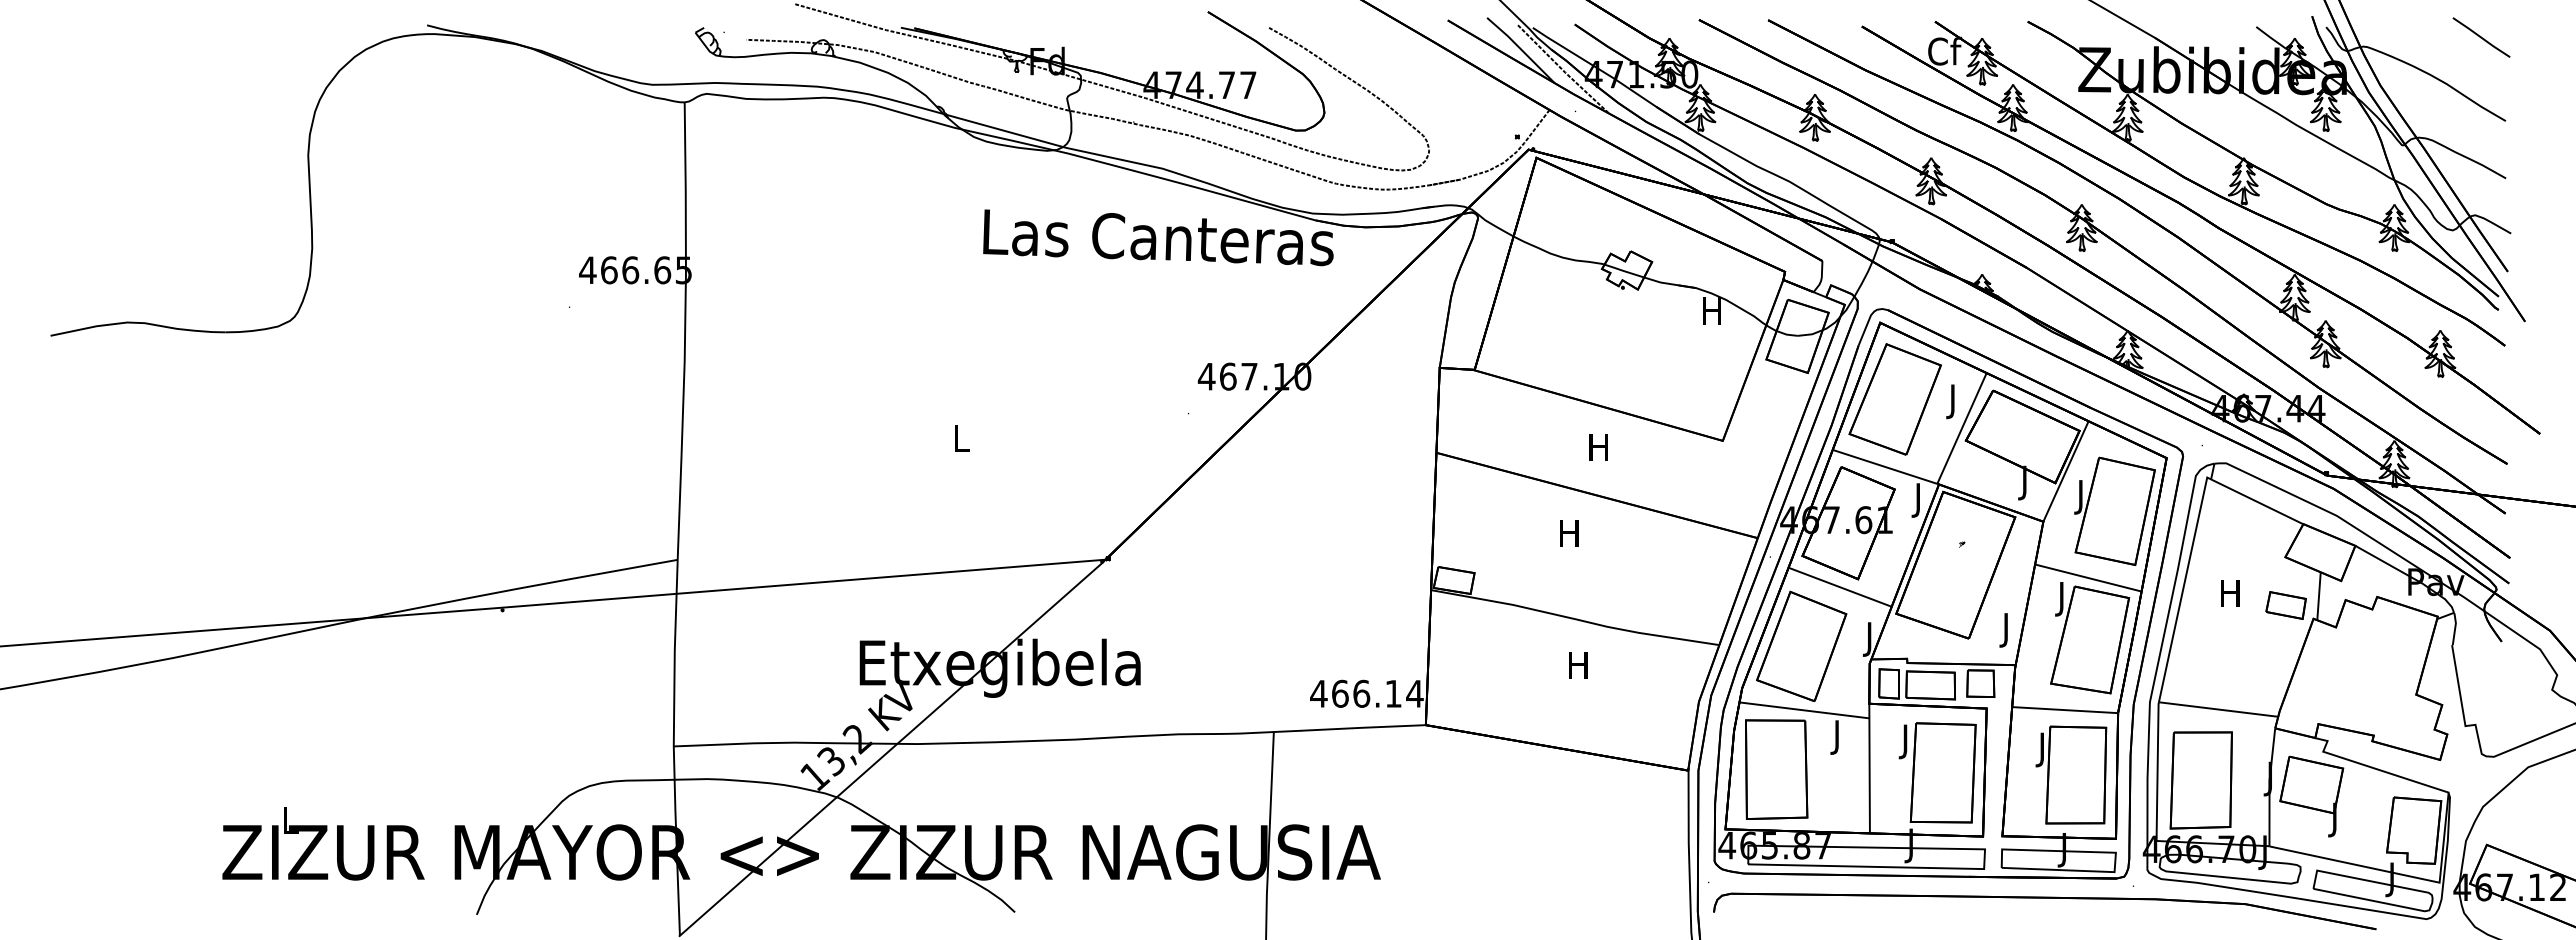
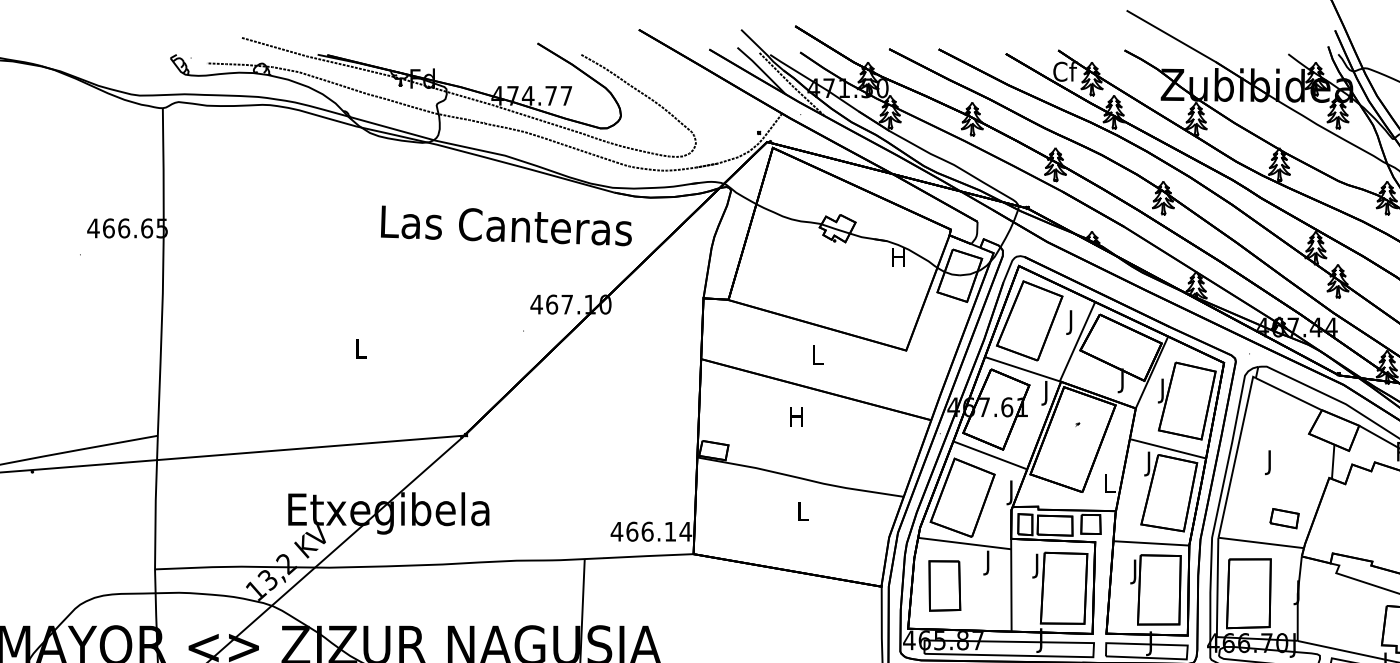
text: (1158, 237) -> (506, 225), moved
text: (1598, 447) -> (817, 355), H -> L
text: (2230, 597) -> (1269, 462), H -> J
part: (2285, 605) -> (1284, 518), moved
text: (2006, 630) -> (1109, 486), J -> L
text: (1578, 665) -> (802, 511), H -> L
part: (1776, 769) -> (944, 585), size x0.7
part: (2311, 796) -> (1327, 605), removed

